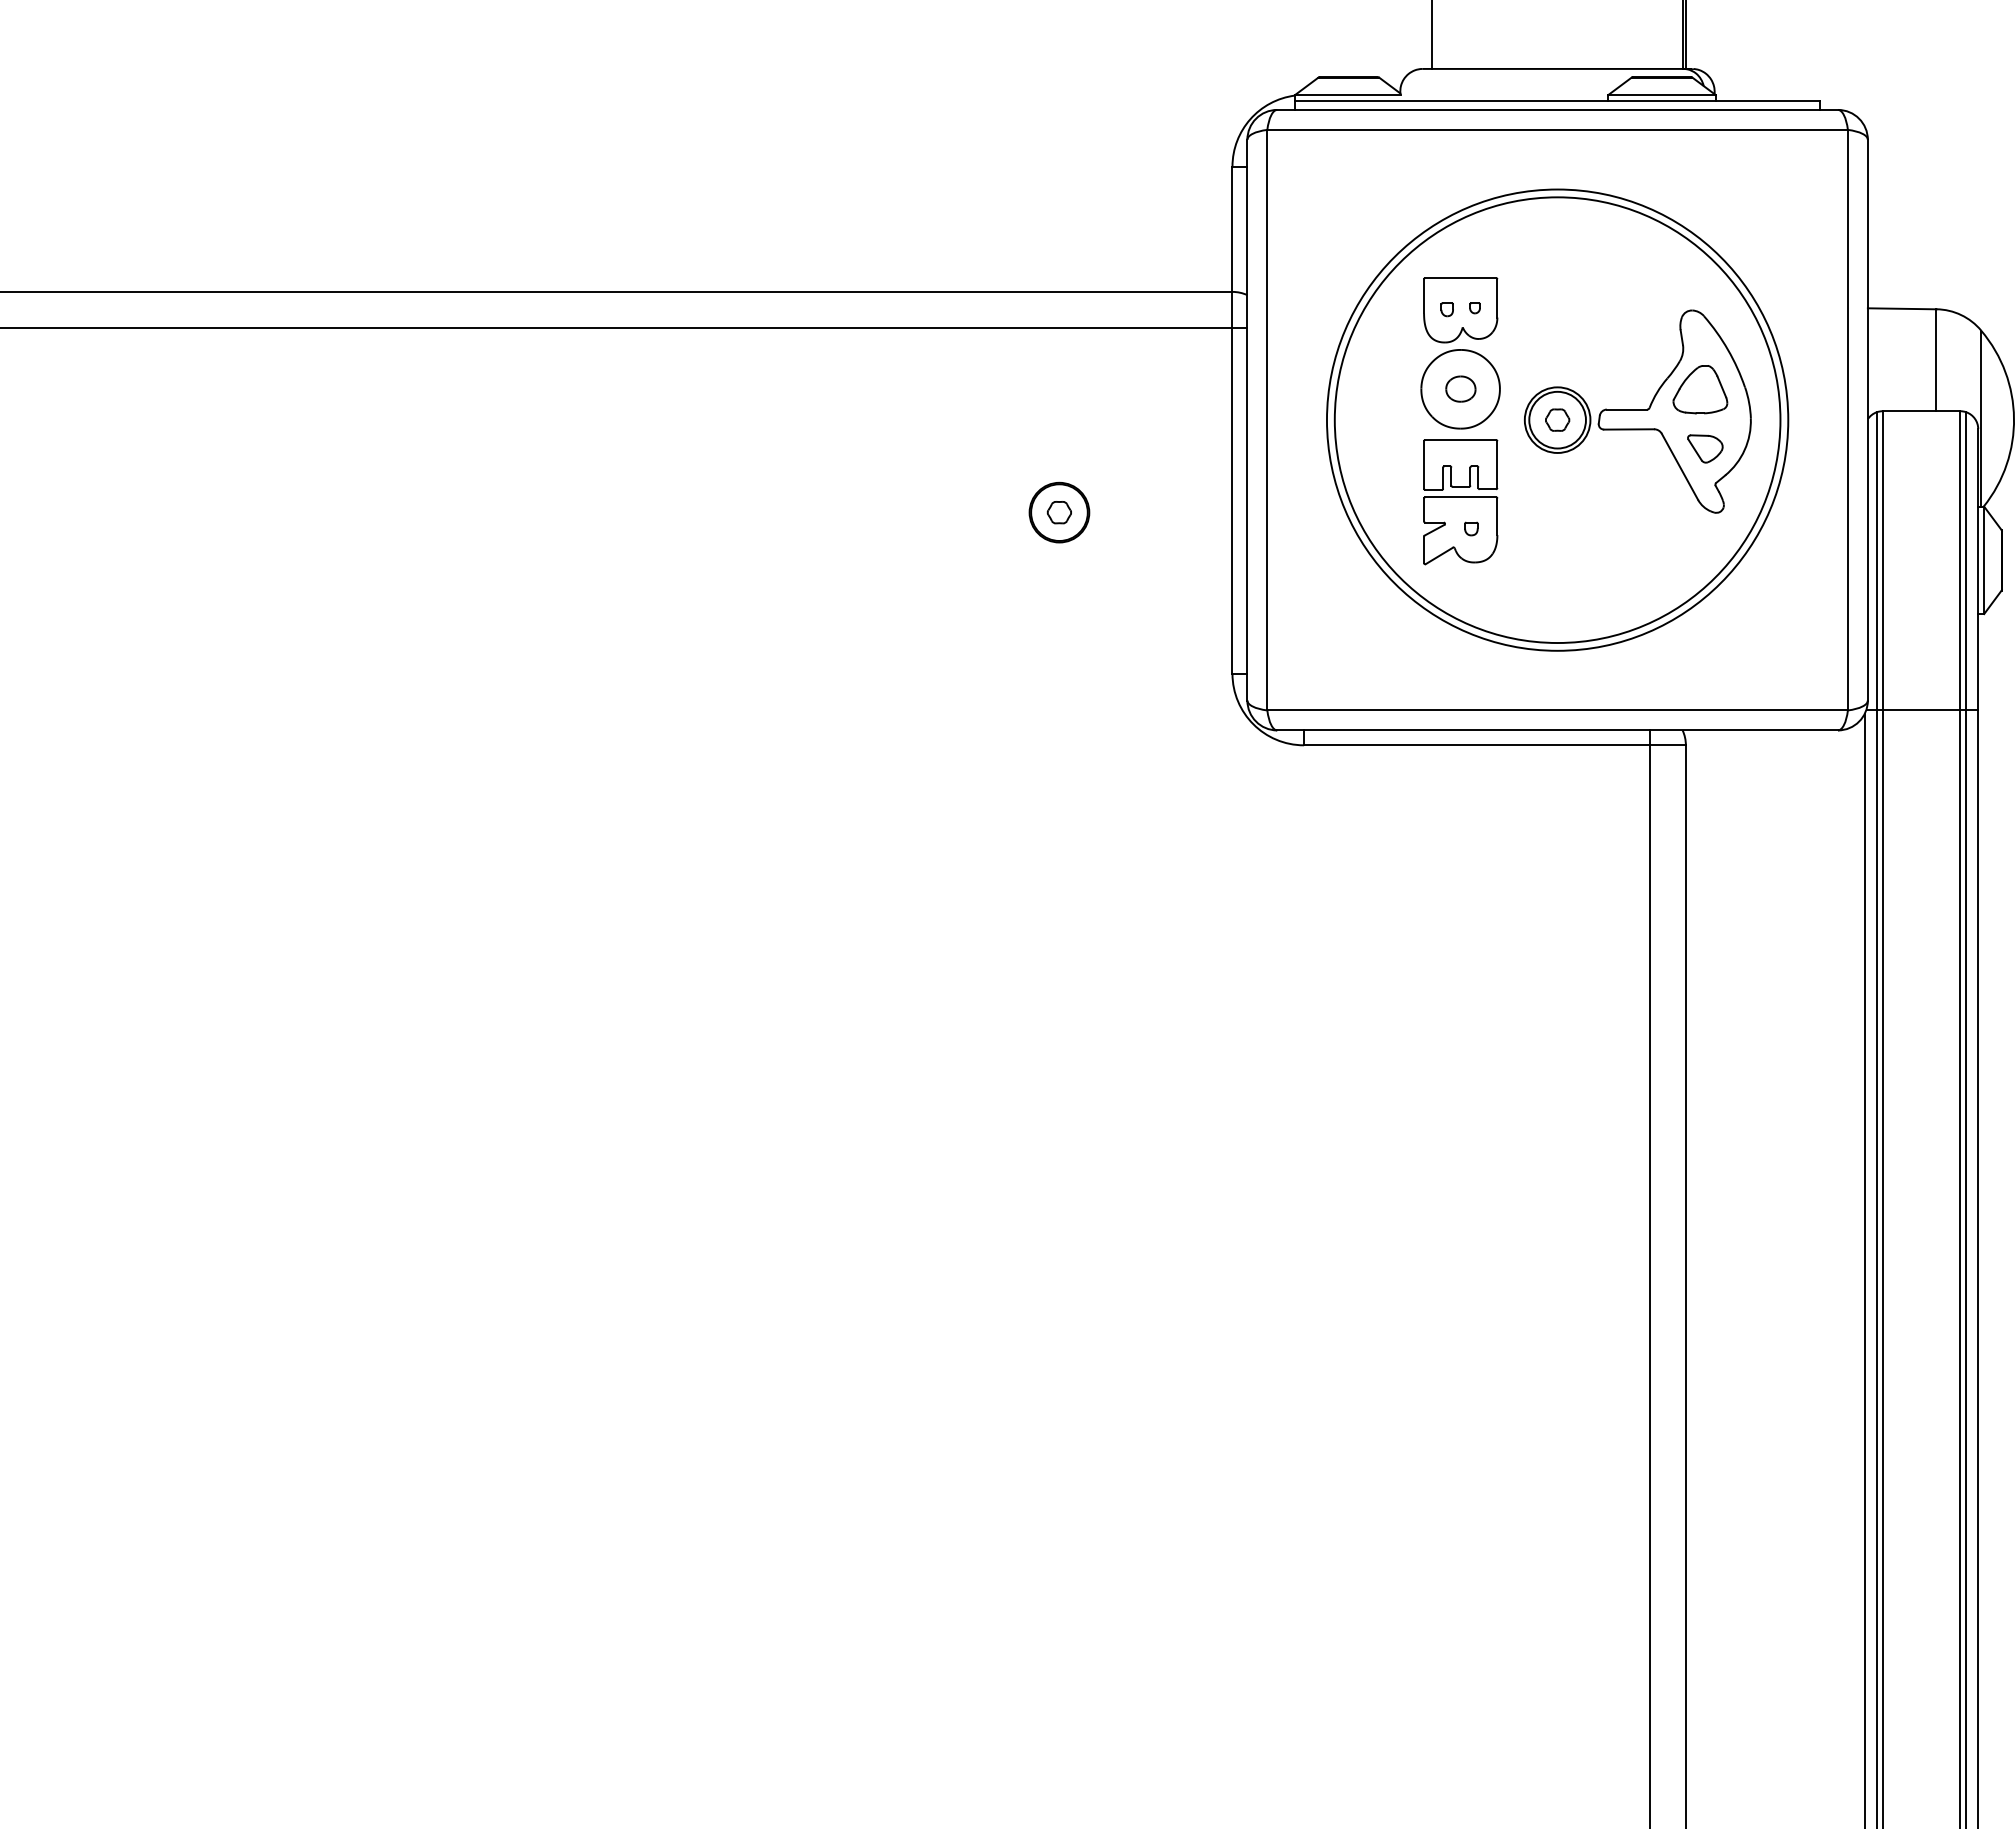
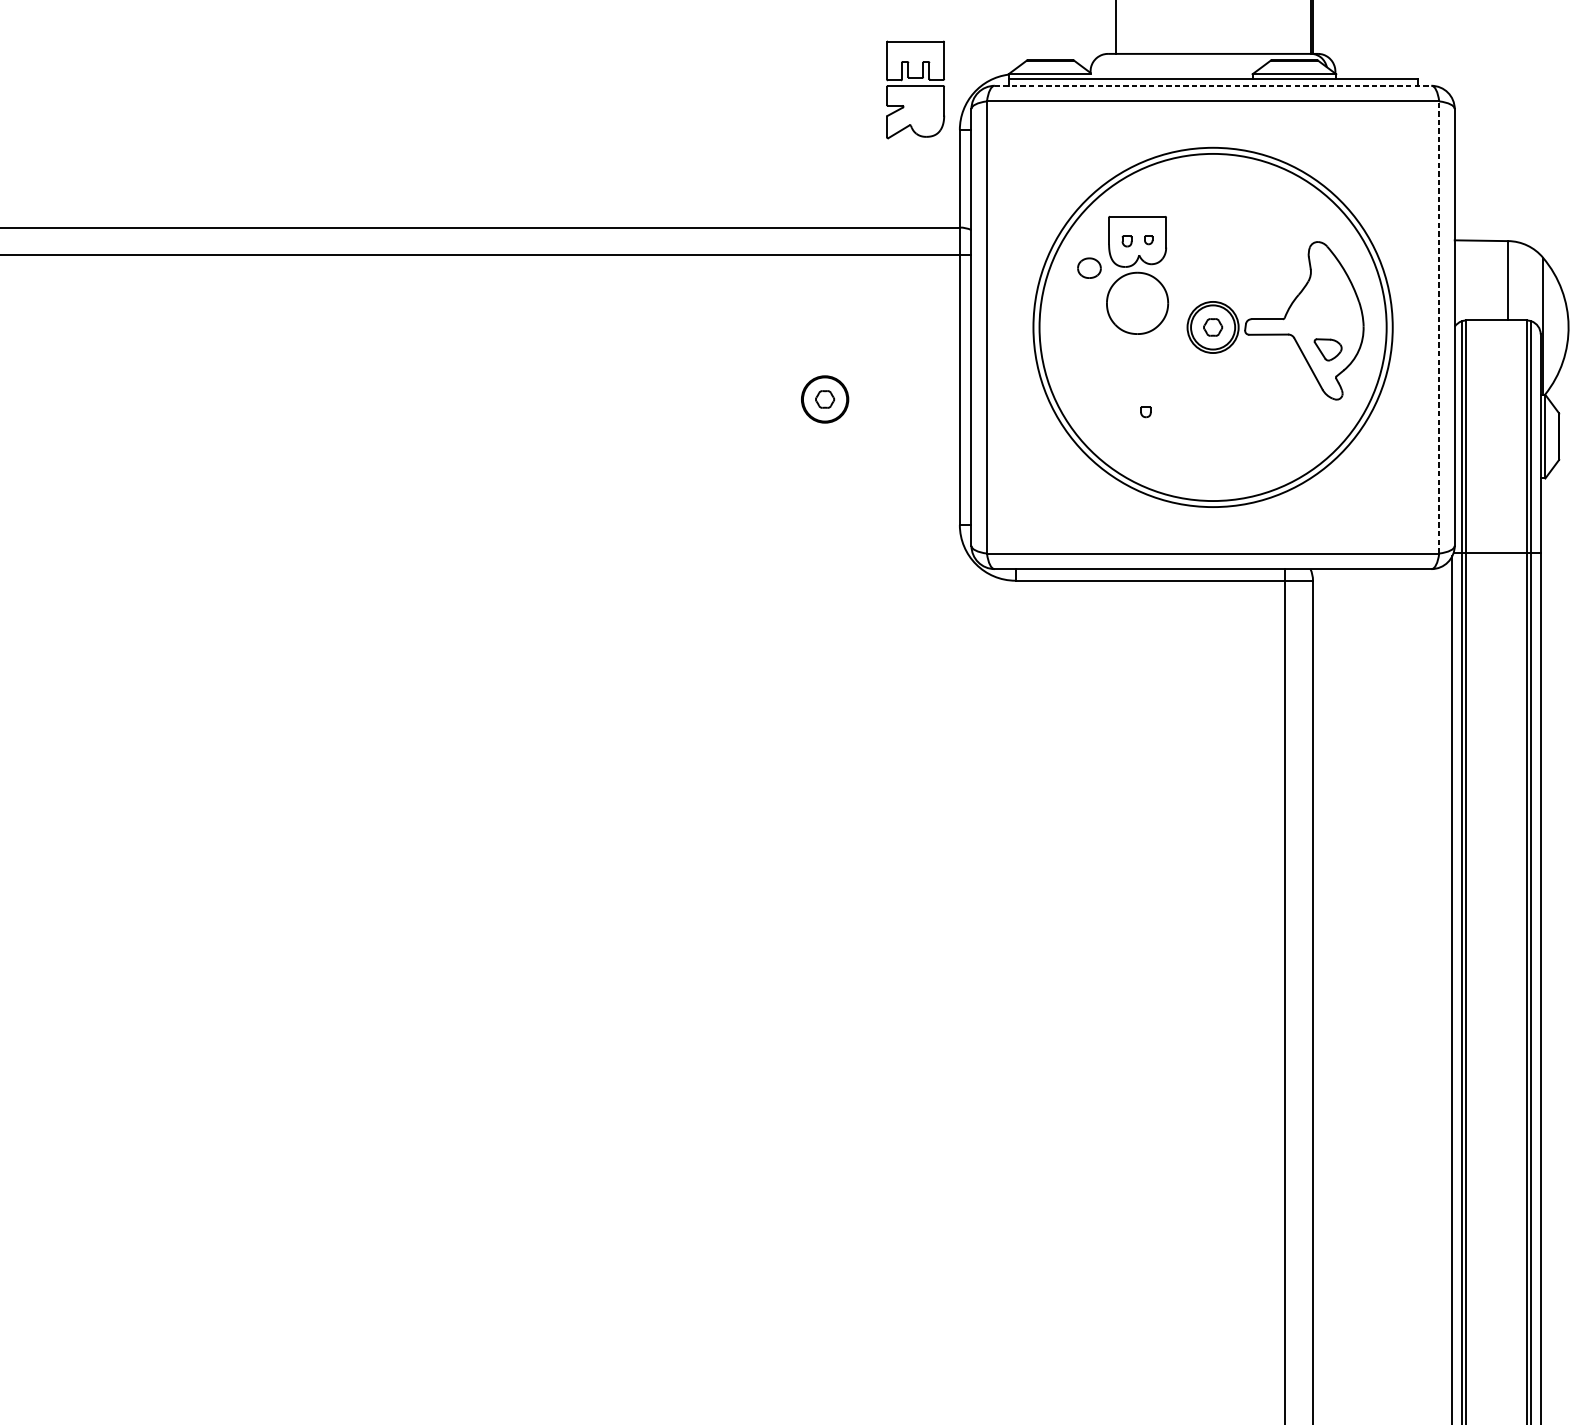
line: (1558, 109) -> (1213, 85), solid -> dashed
part: (1460, 388) -> (1089, 267), moved
part: (1700, 389) -> (1324, 303), removed
line: (1847, 419) -> (1438, 326), solid -> dashed
part: (1460, 502) -> (915, 90), moved

